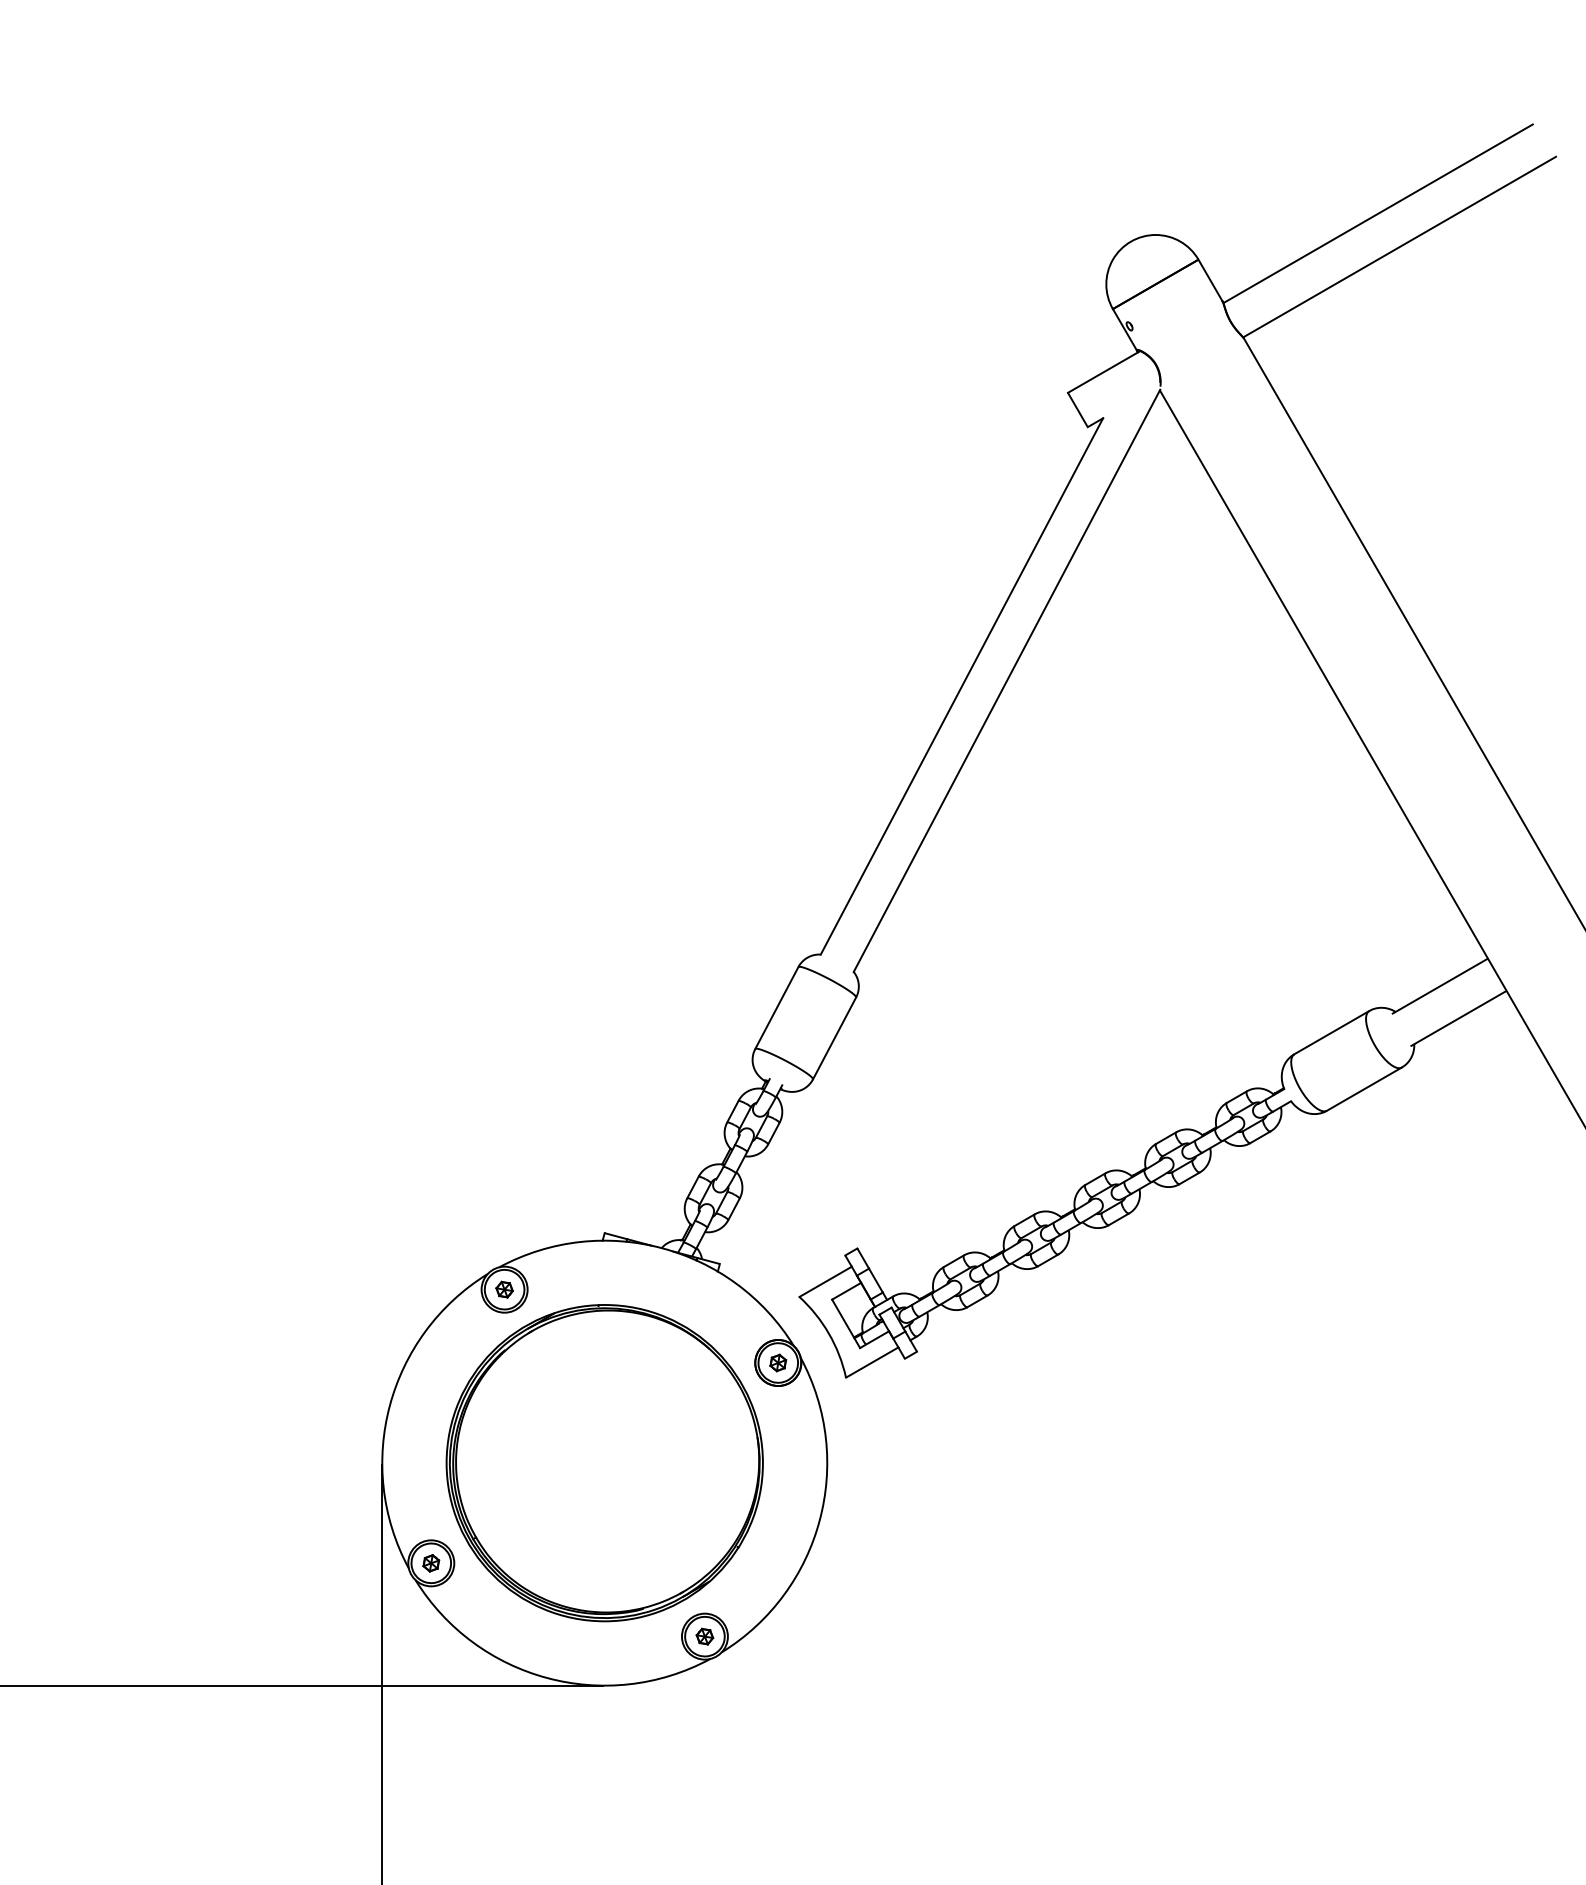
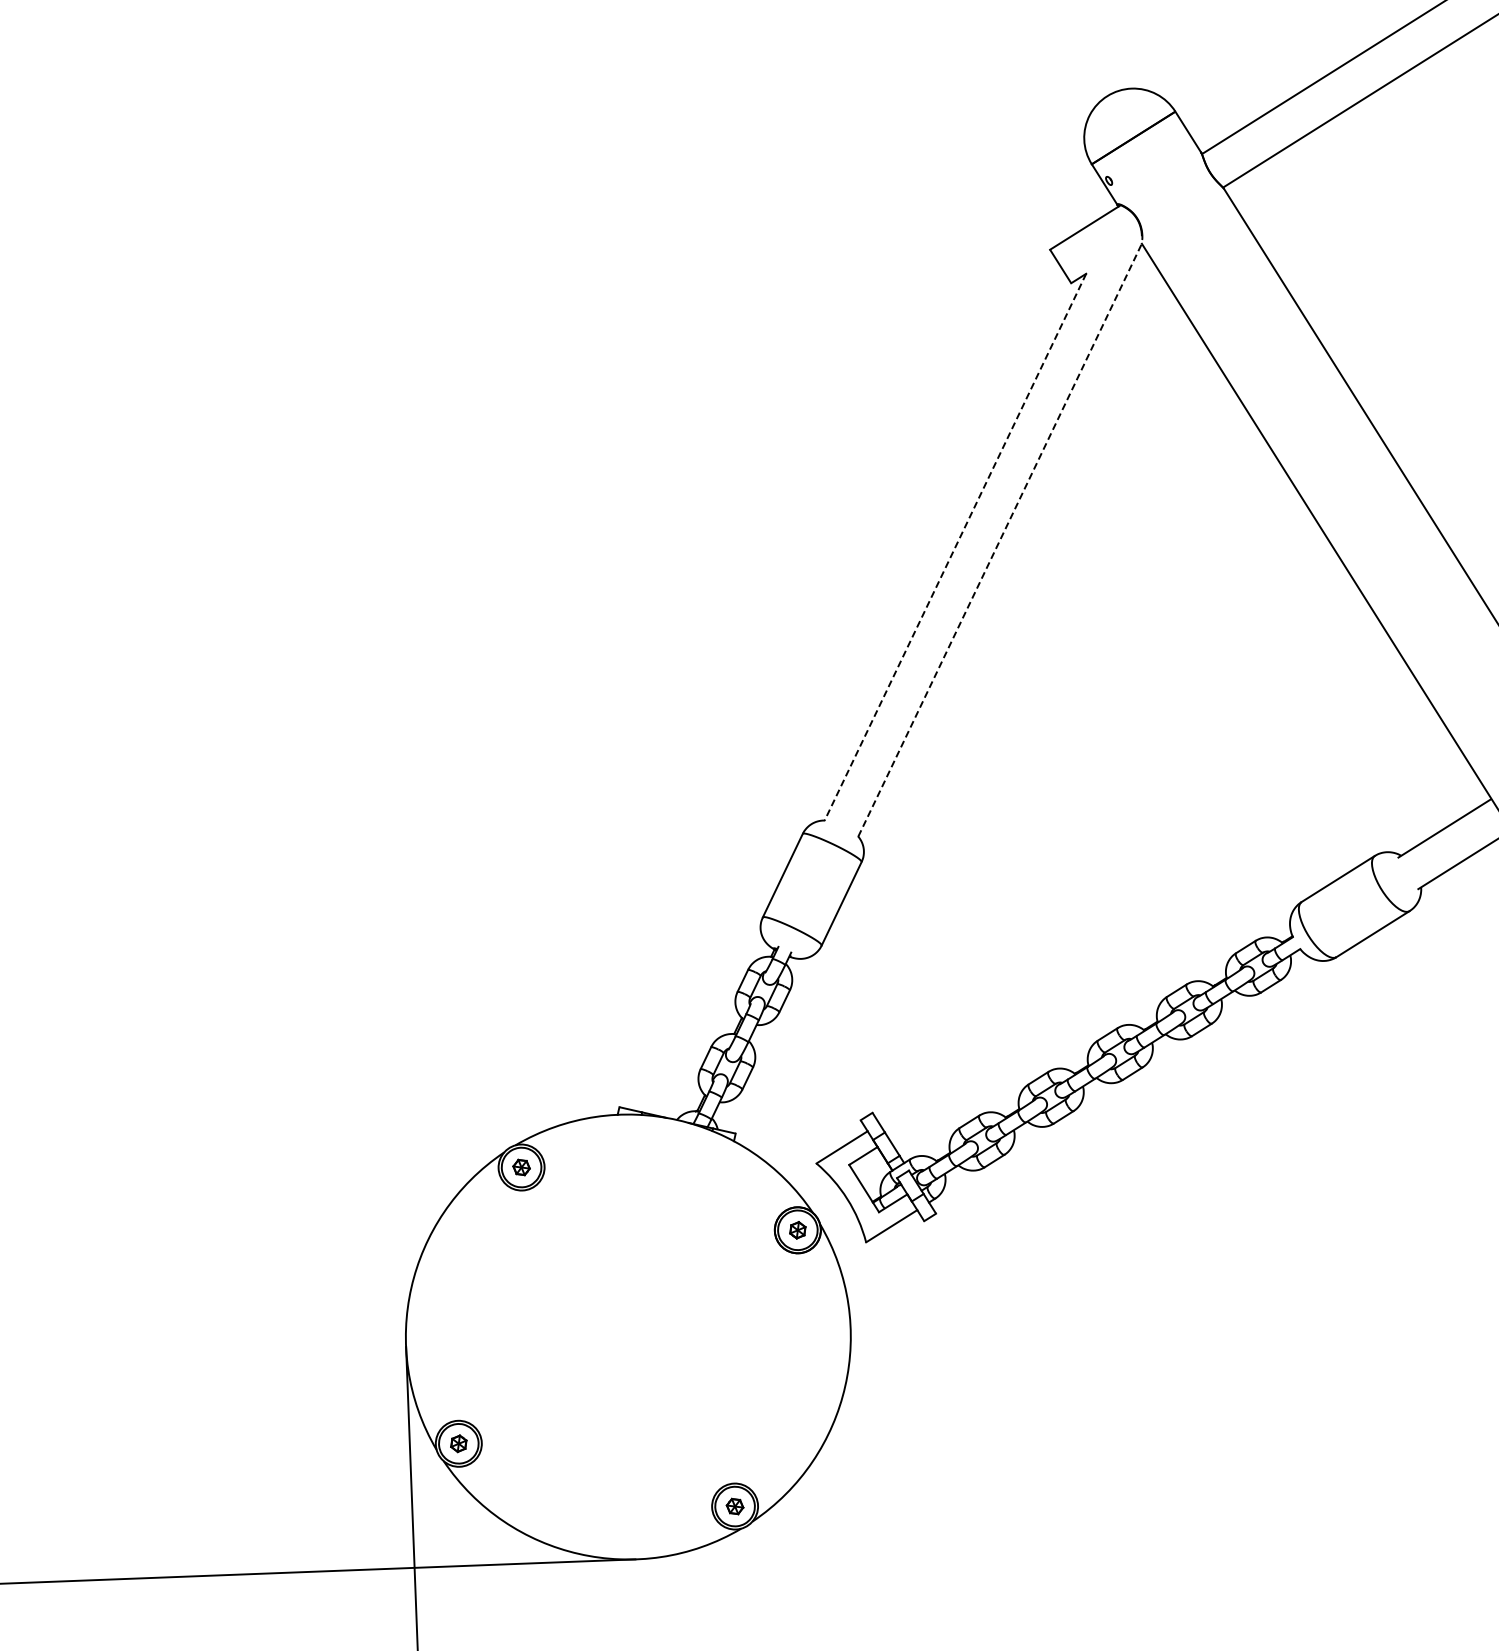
line: (1007, 680) -> (1000, 539), solid -> dashed
line: (961, 686) -> (954, 547), solid -> dashed
part: (604, 1463) -> (628, 1337), removed

